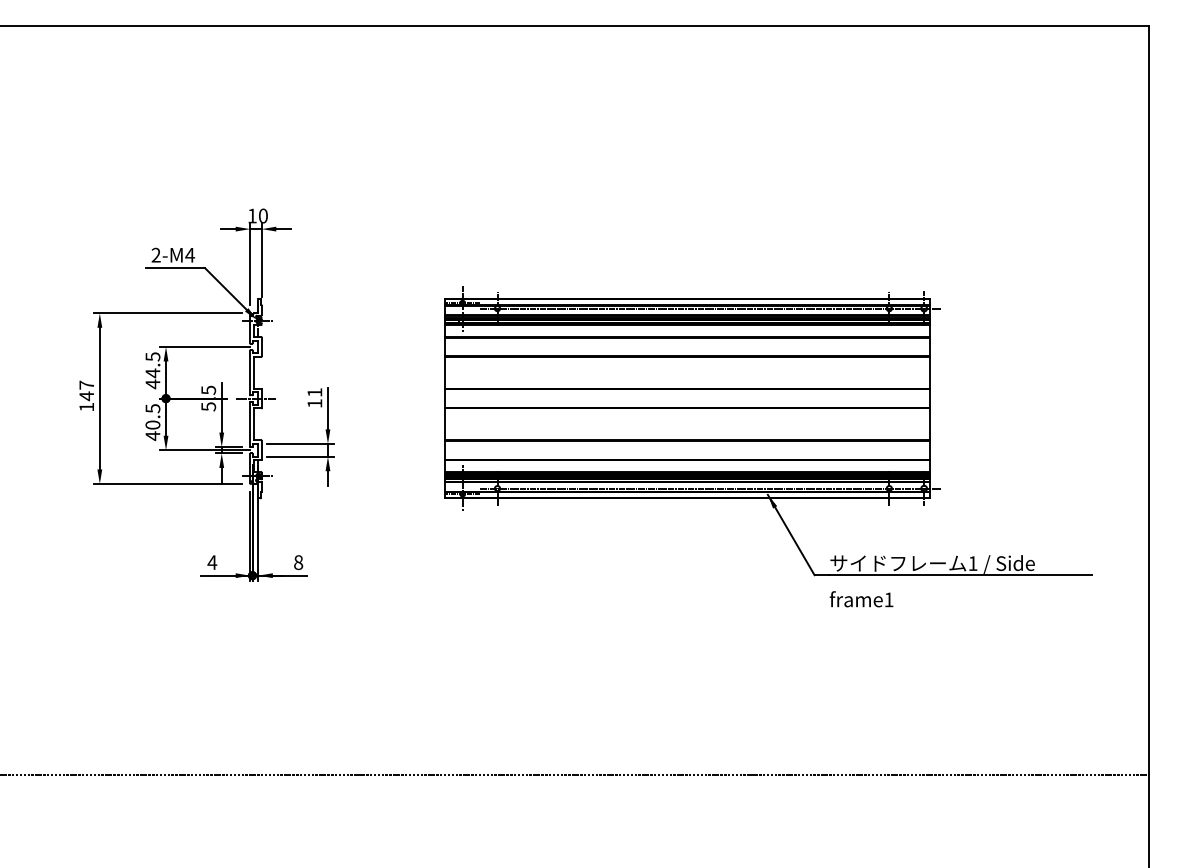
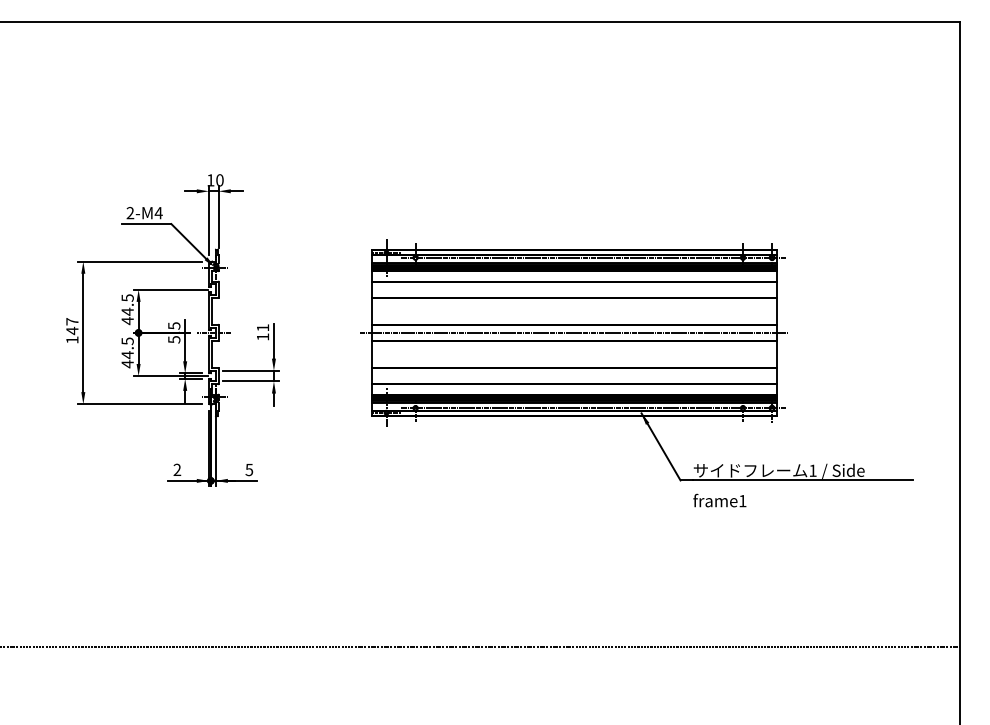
line: (687, 398) -> (574, 332), added
text: (152, 425) -> (127, 355), 40.5 -> 44.5
text: (212, 562) -> (177, 469), 4 -> 2
text: (298, 562) -> (249, 469), 8 -> 5

